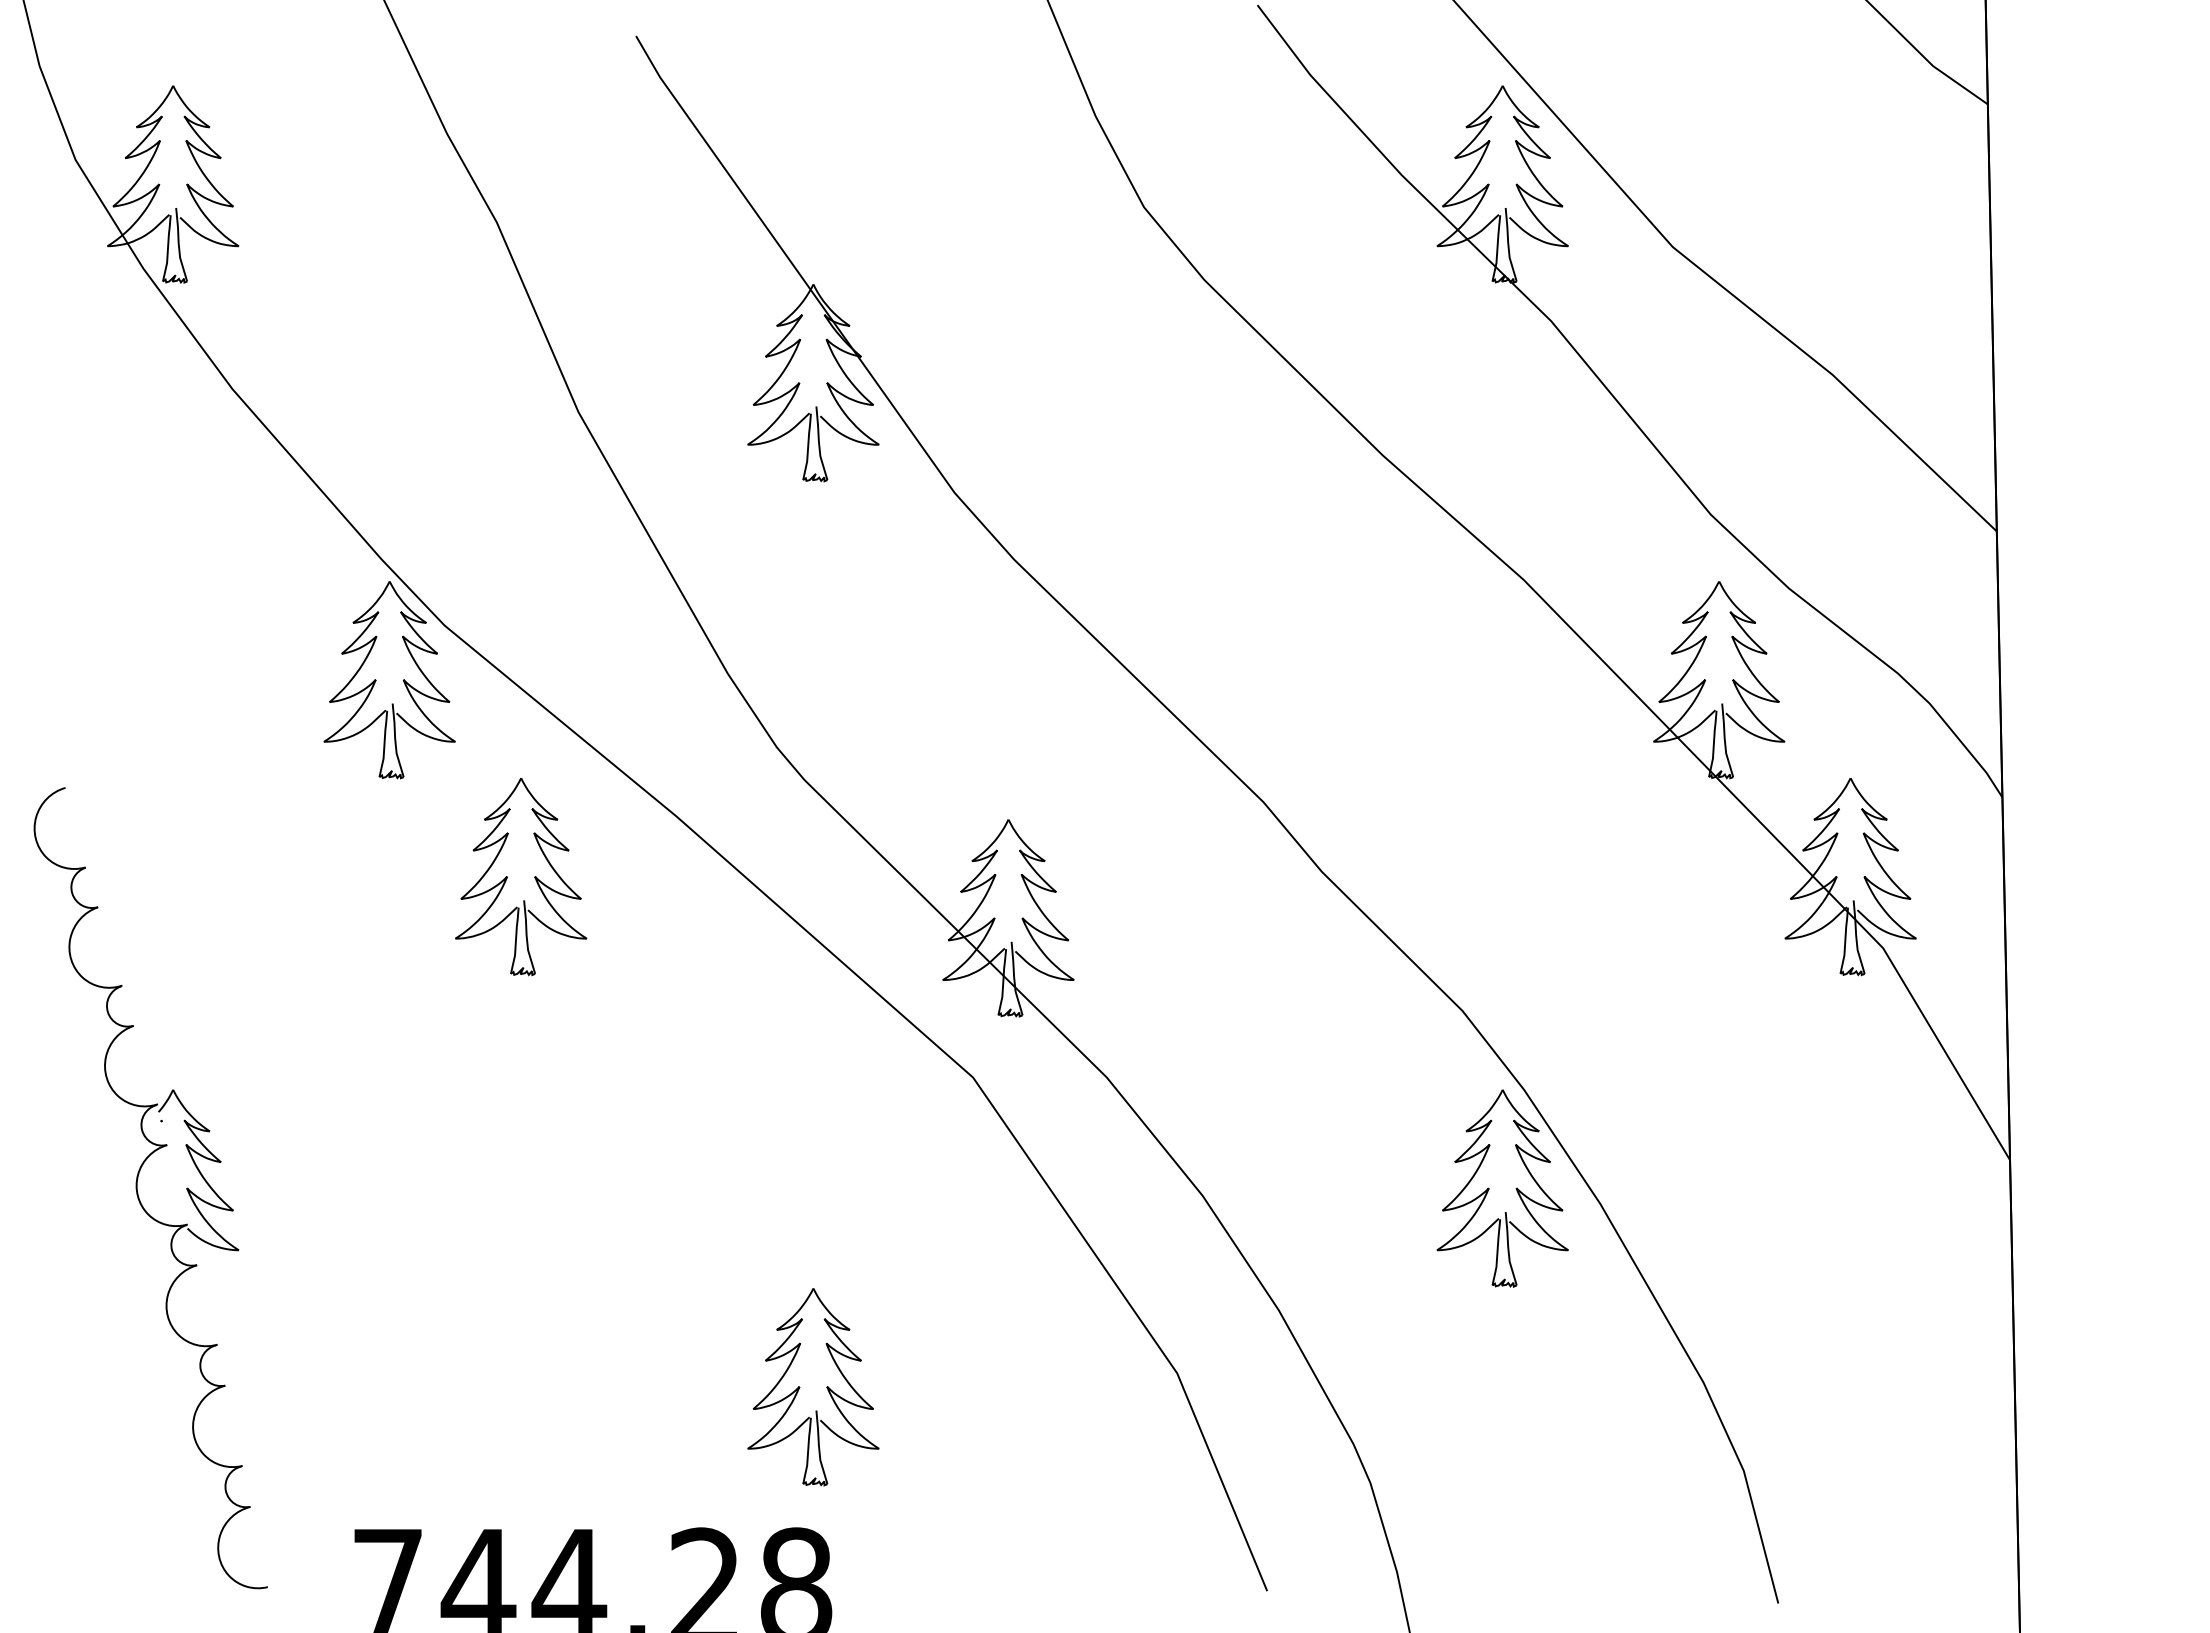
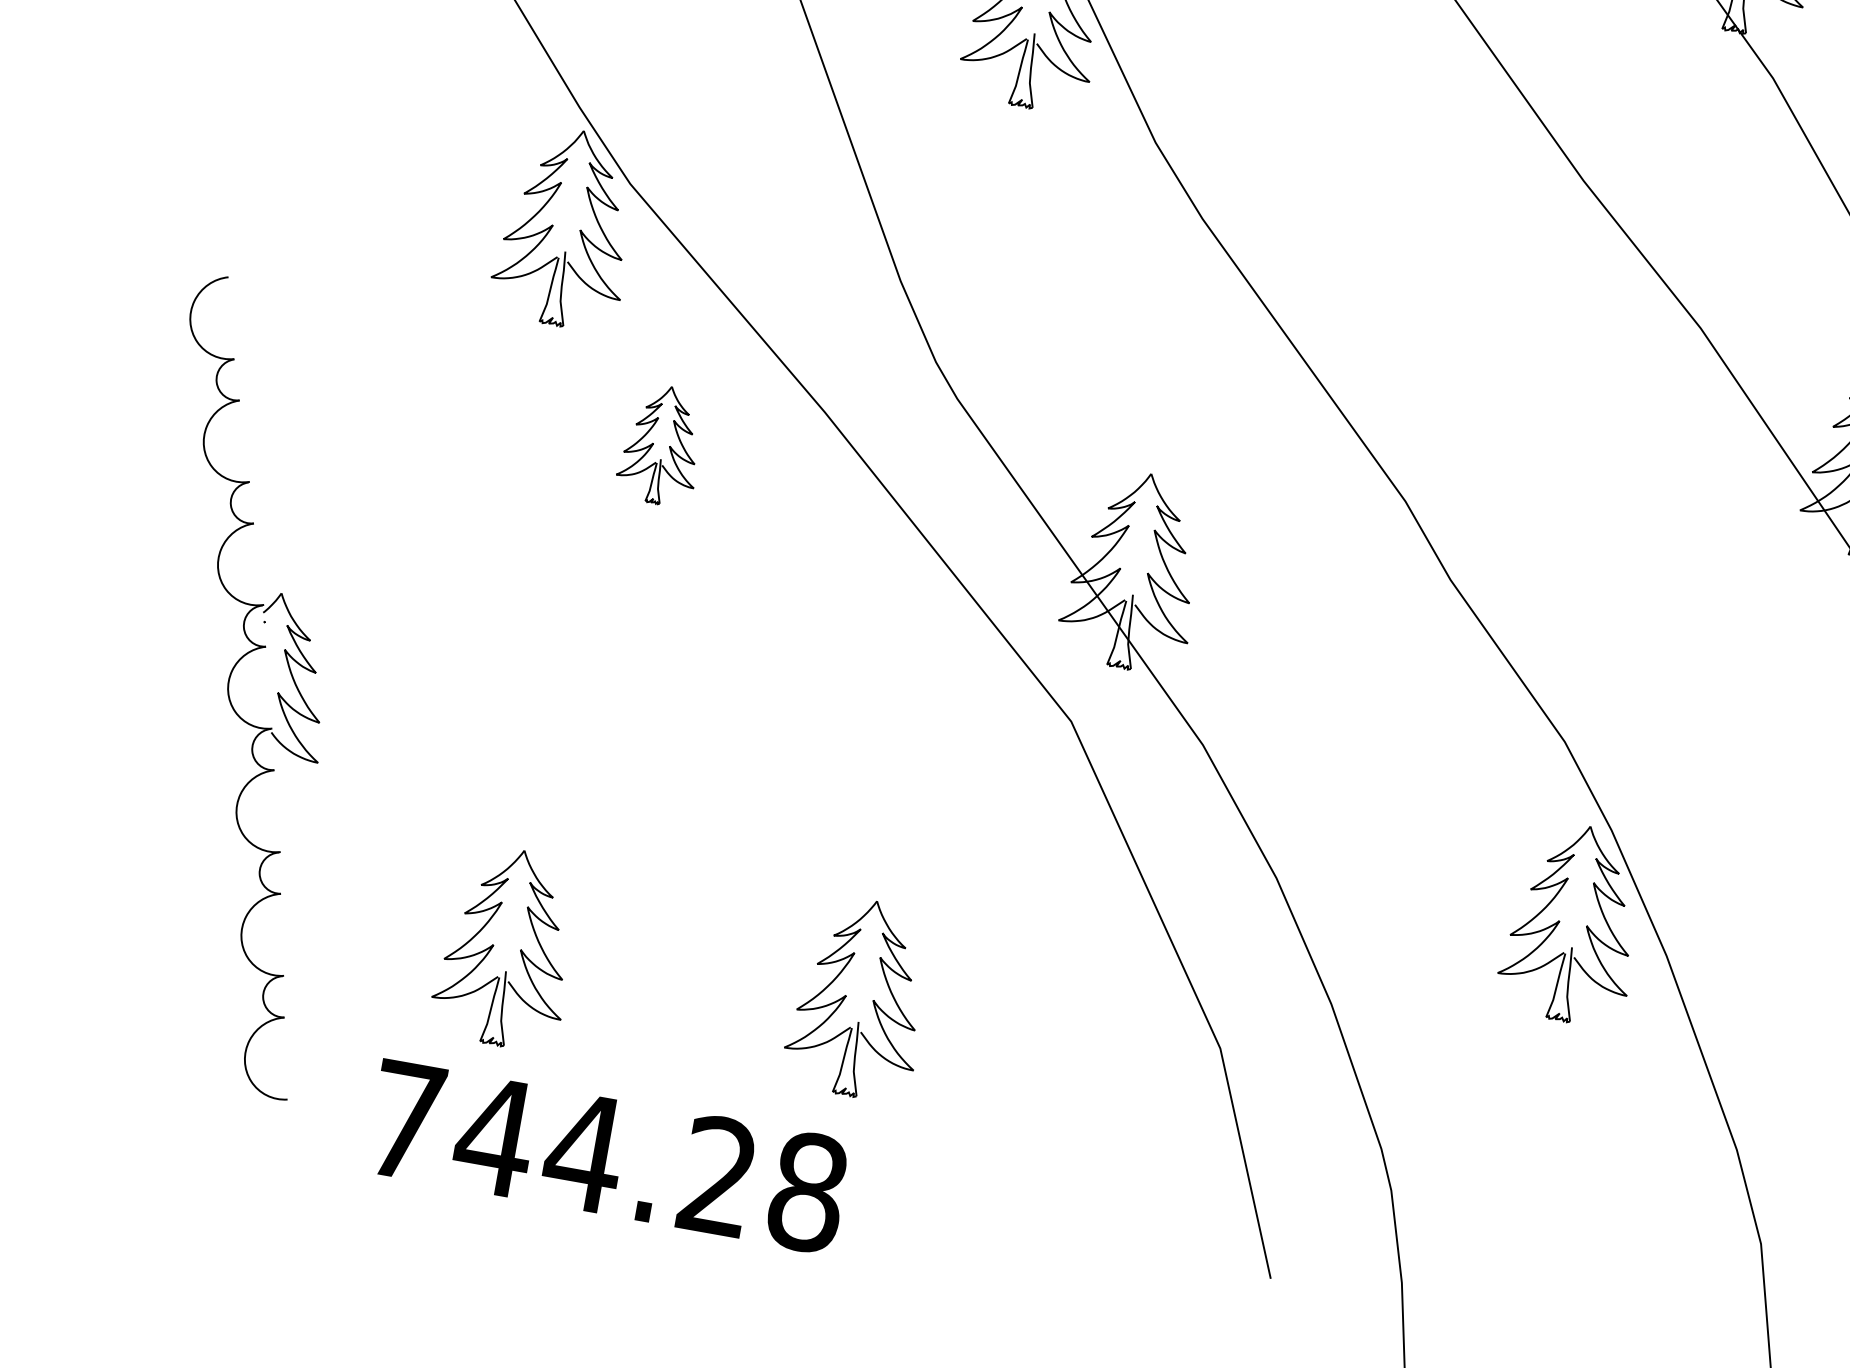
part: (521, 877) -> (661, 445), size x0.6
part: (444, 1399) -> (494, 945), added

